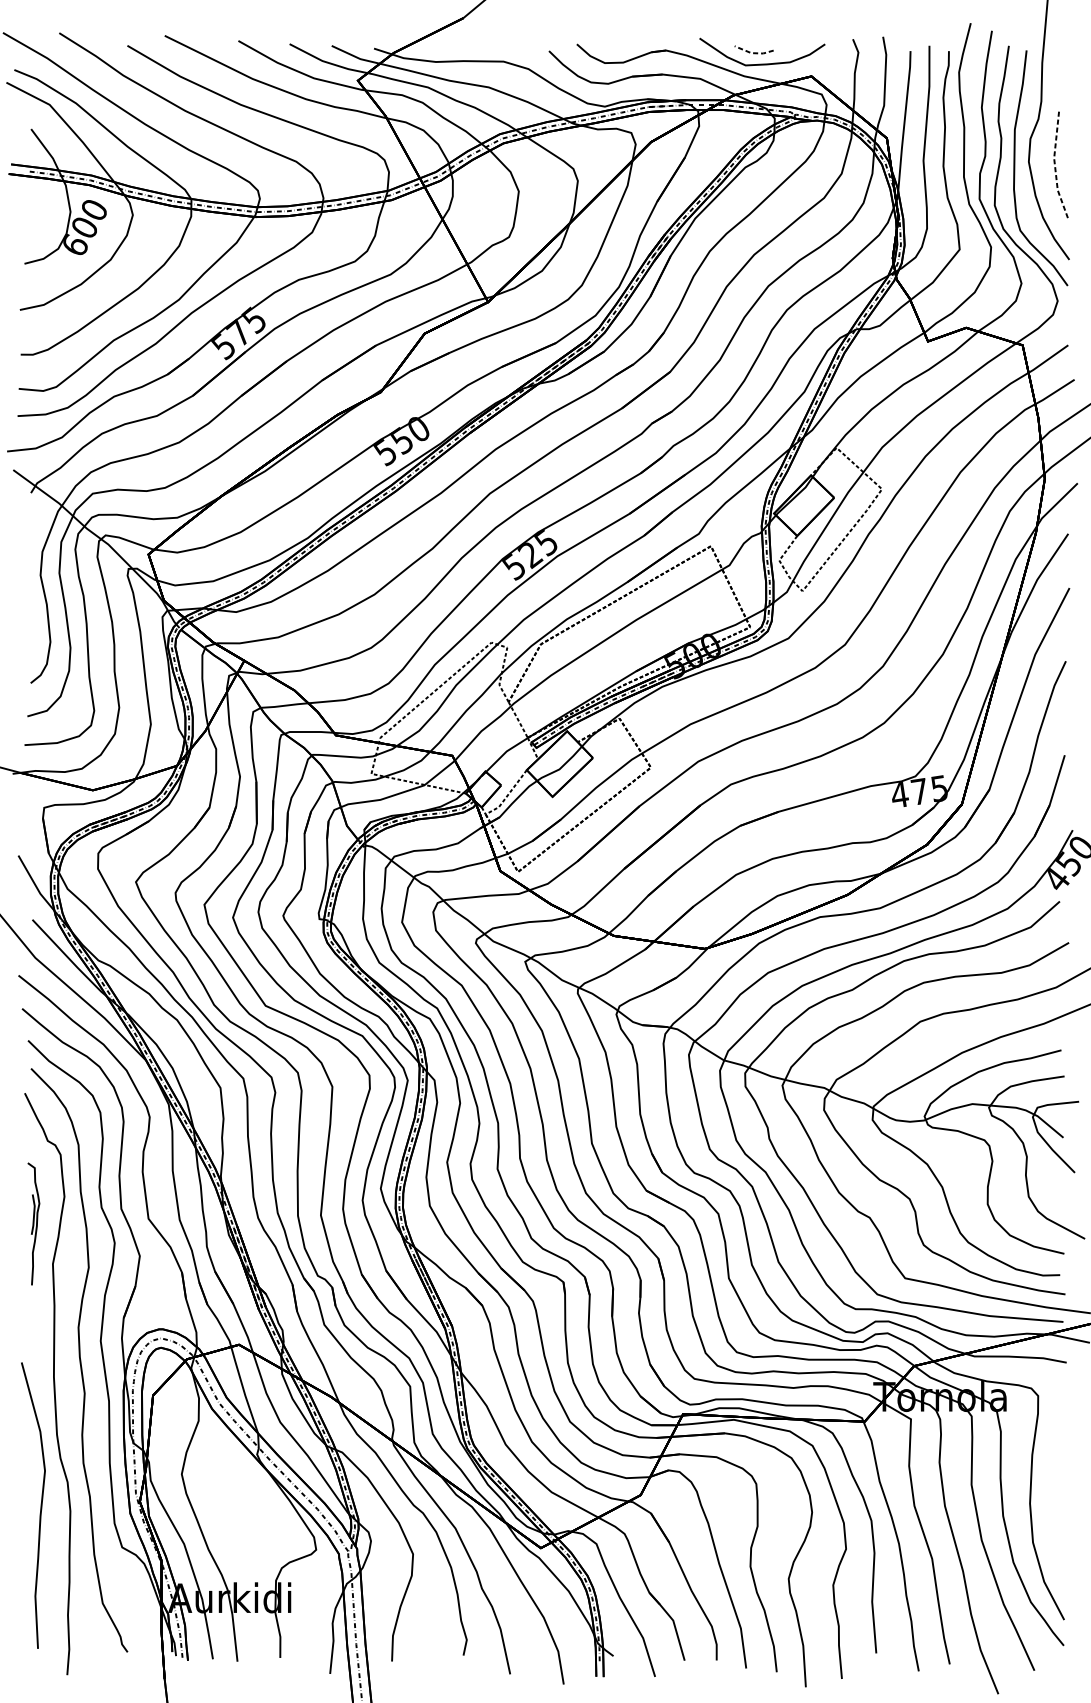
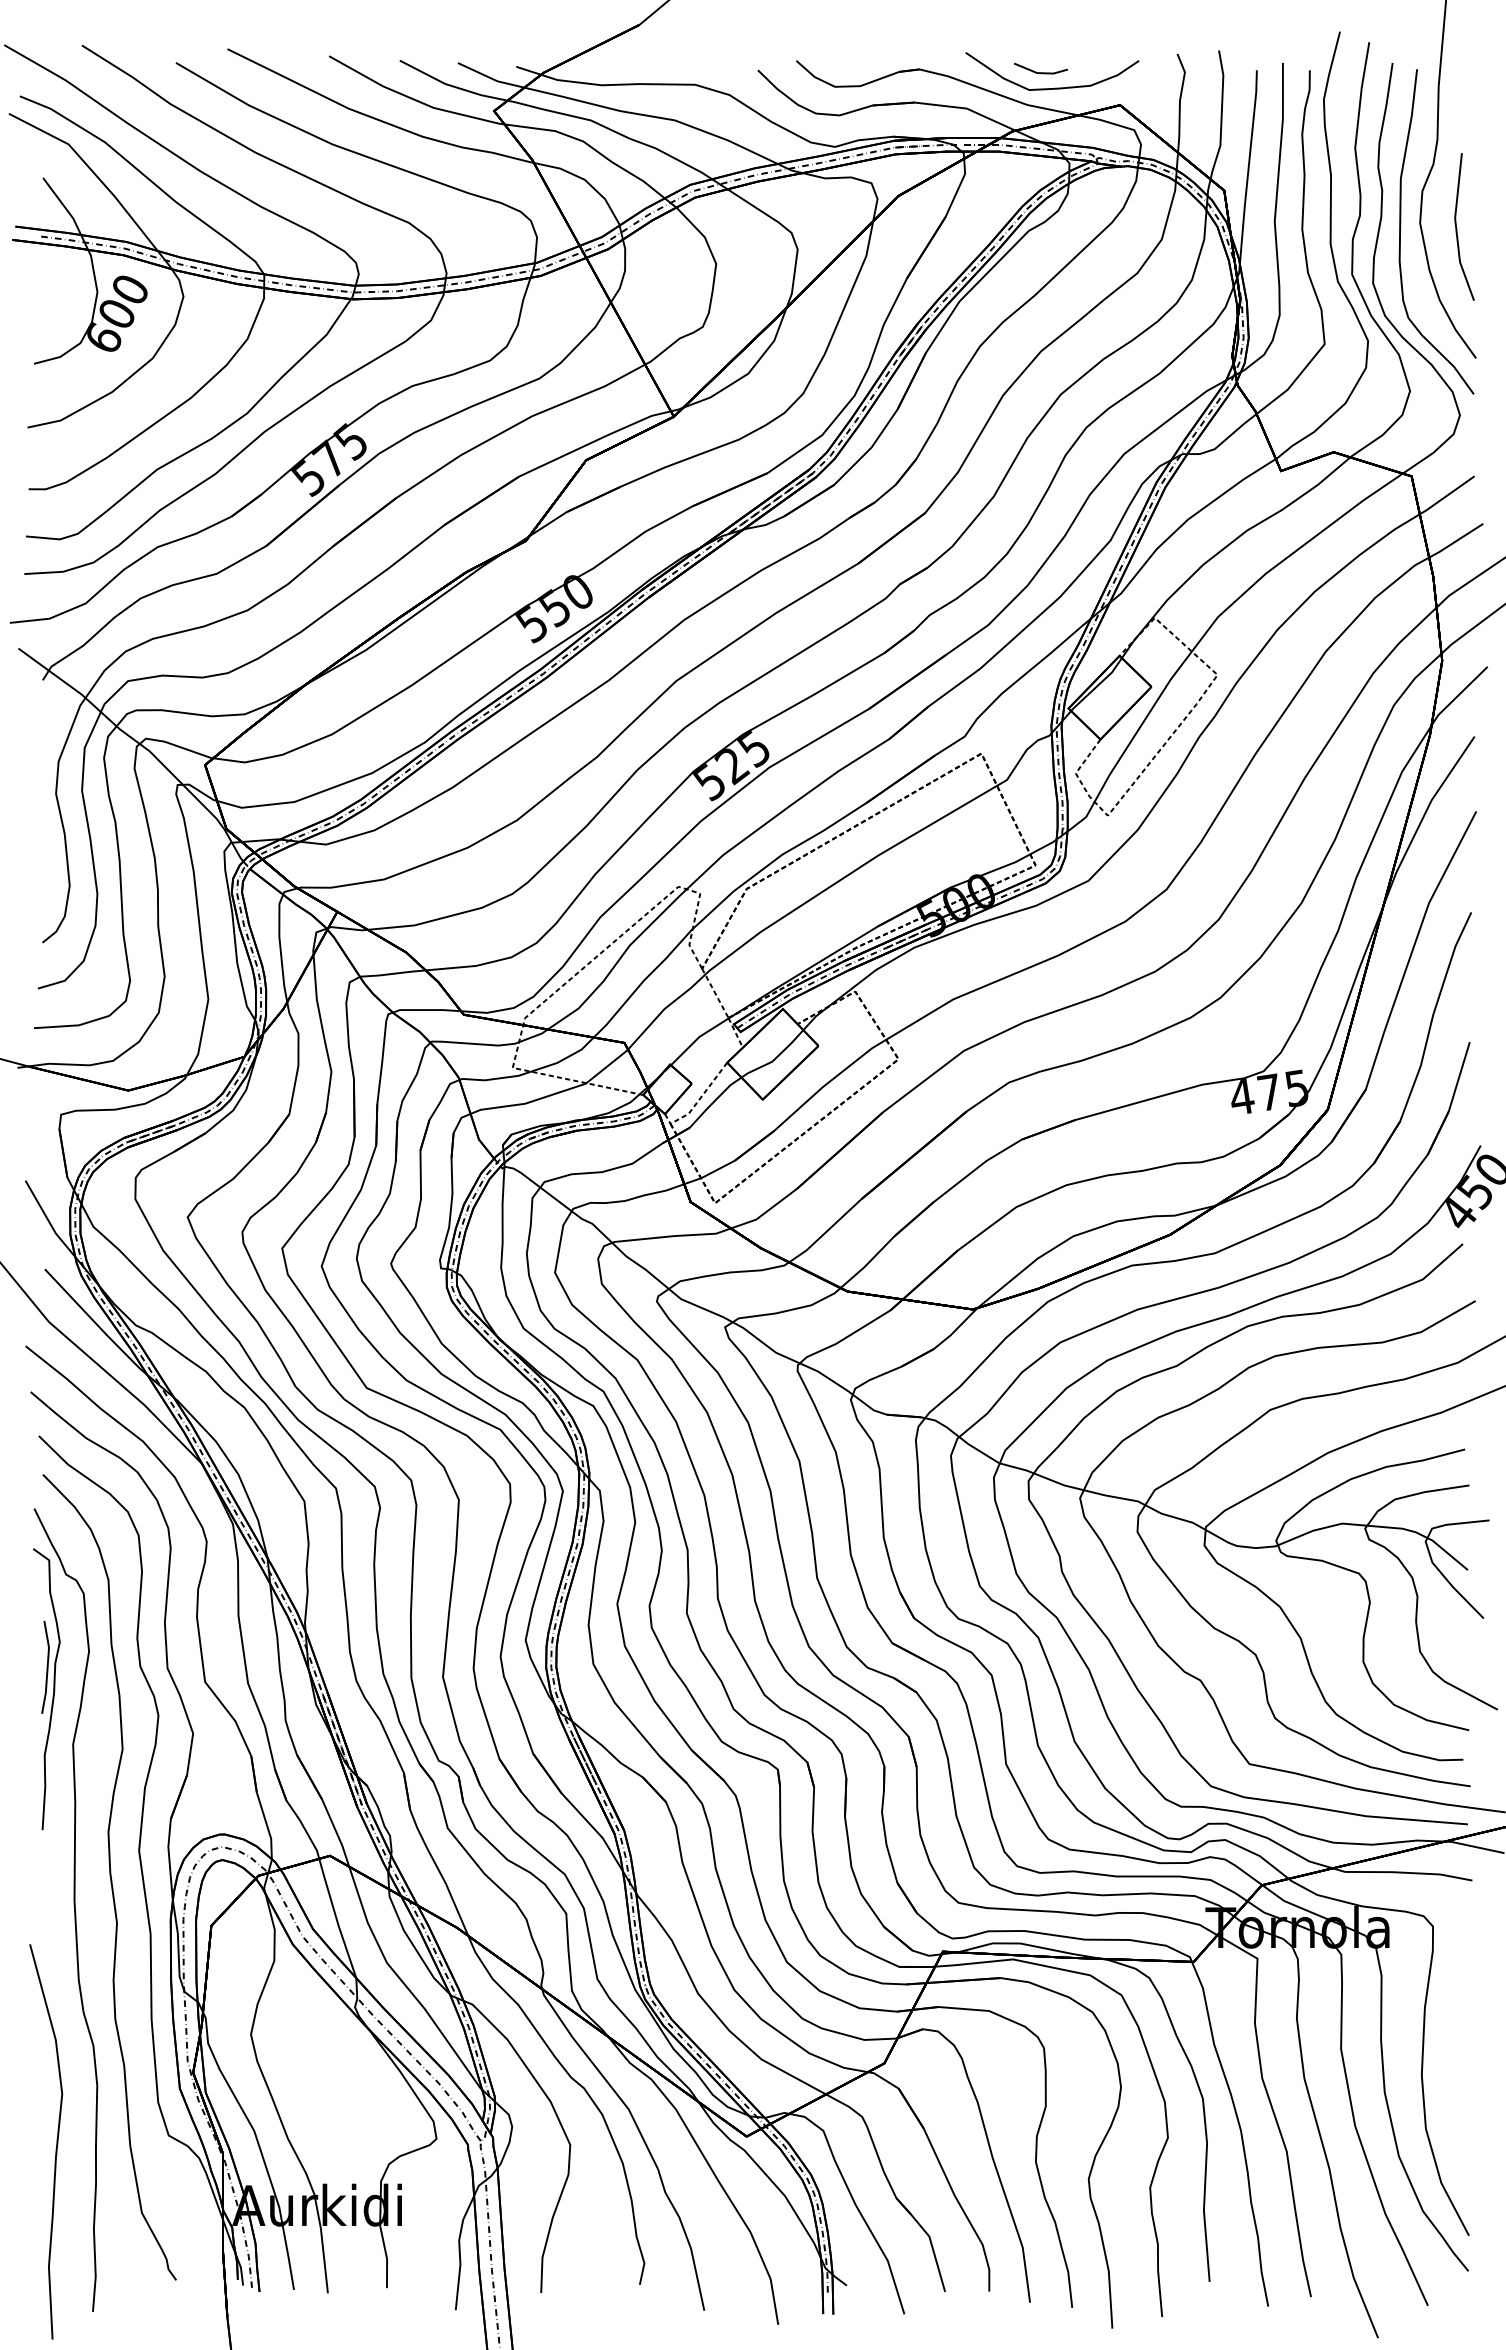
line: (753, 53) -> (1040, 73), dashed -> solid
line: (1055, 165) -> (1456, 228), dashed -> solid
part: (33, 1224) -> (46, 1689), size x1.67
curve: (40, 1505) -> (56, 2141), moved

